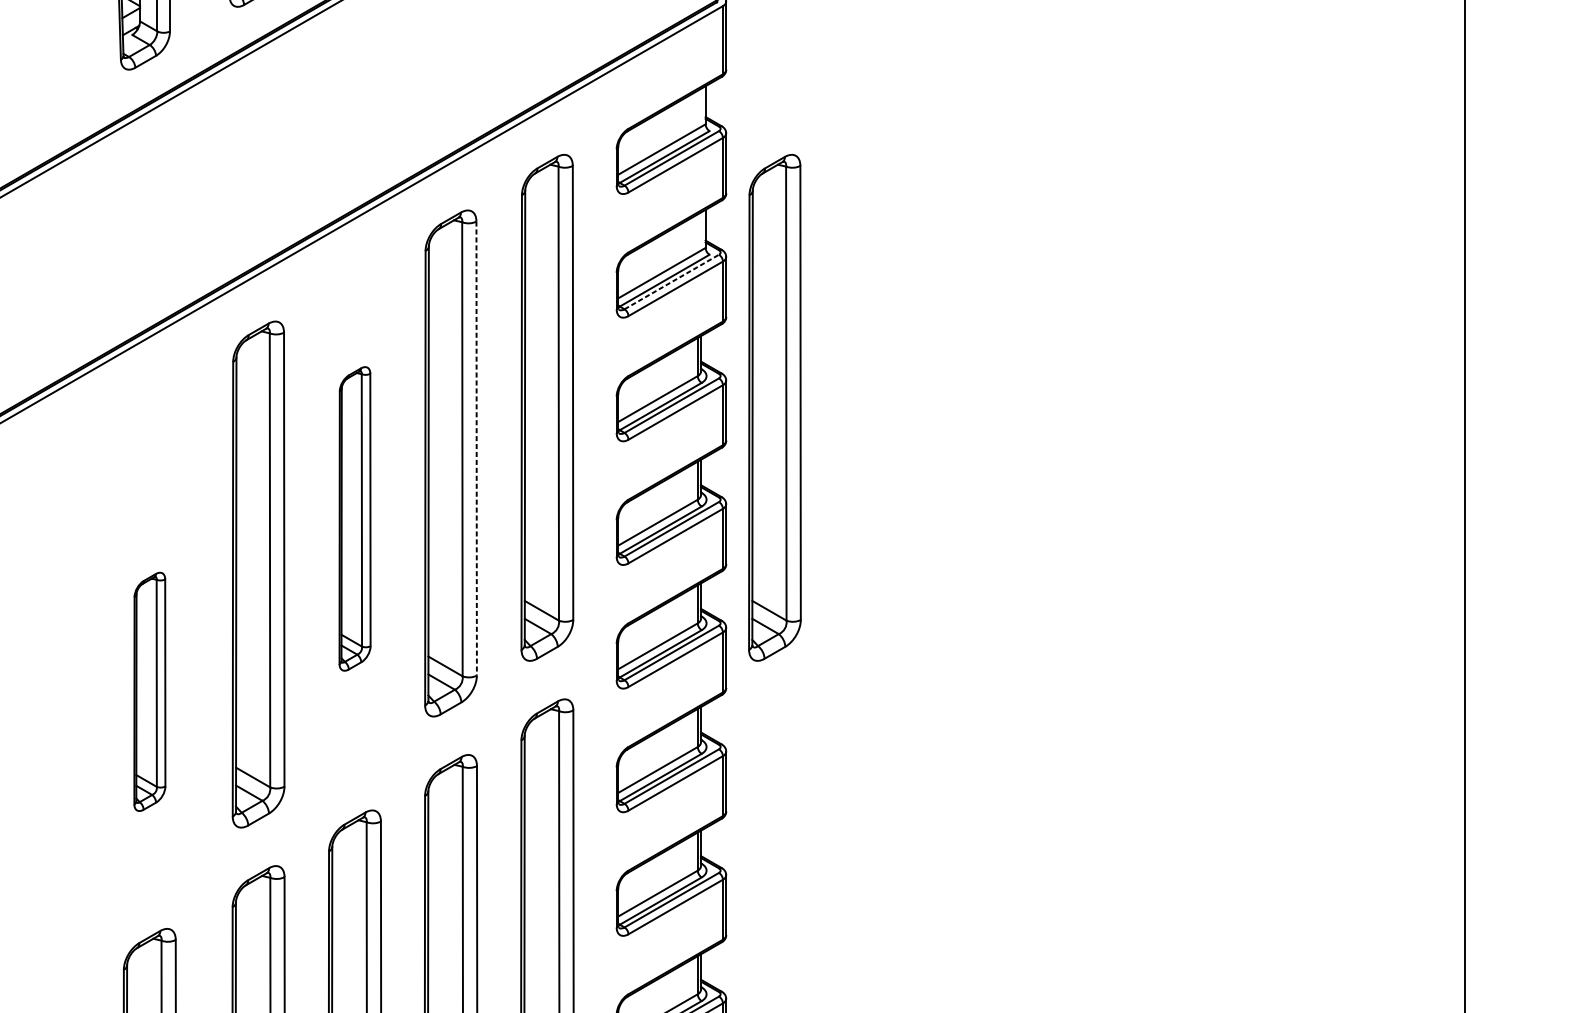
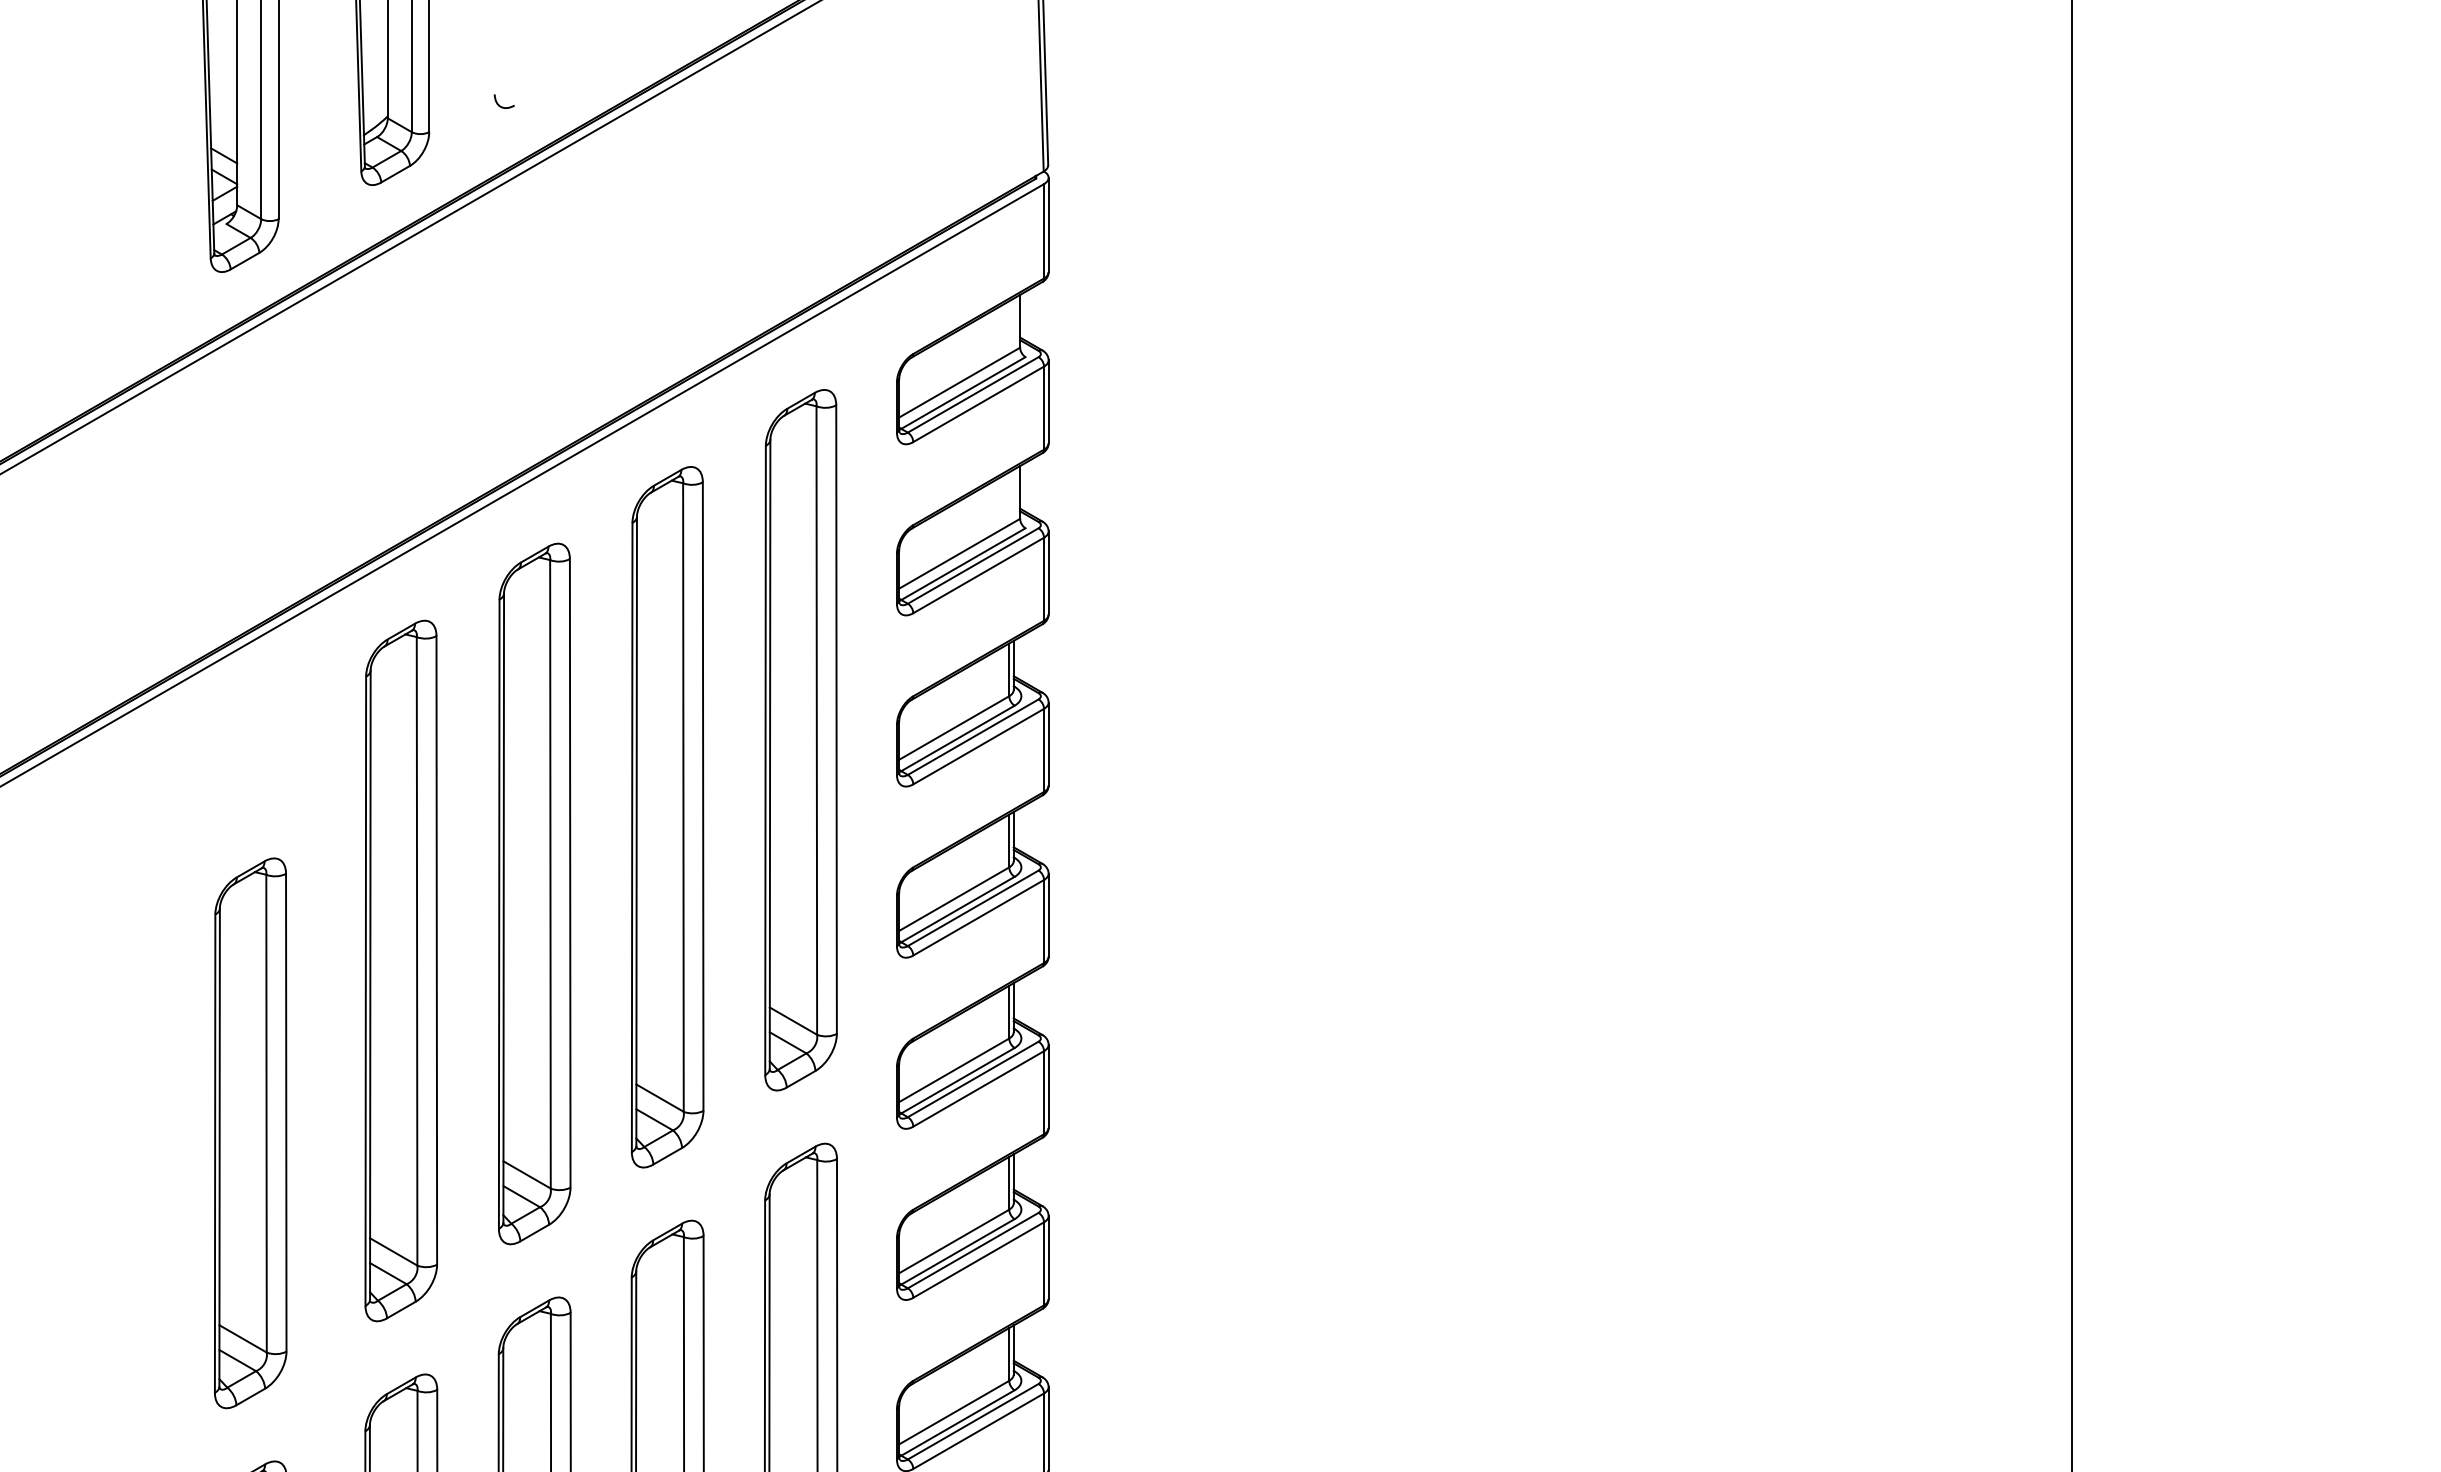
line: (671, 281) -> (973, 565), dashed -> solid
part: (774, 408) -> (1115, 740), removed
line: (476, 449) -> (703, 797), dashed -> solid
part: (354, 518) -> (534, 893), size x1.67
part: (149, 691) -> (250, 1133), size x1.67

